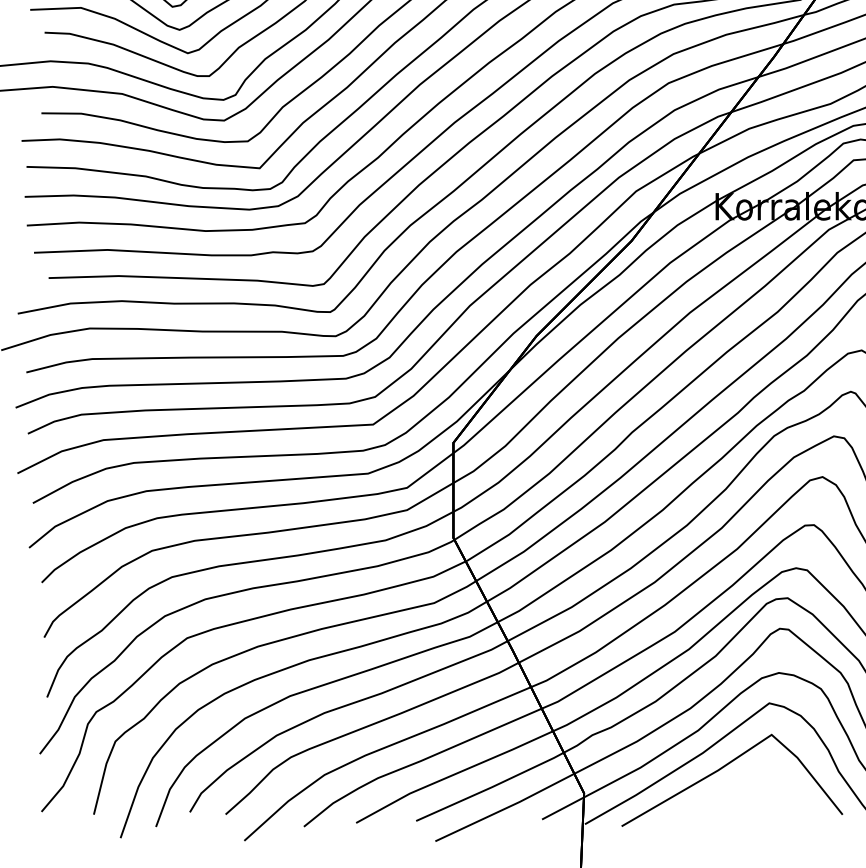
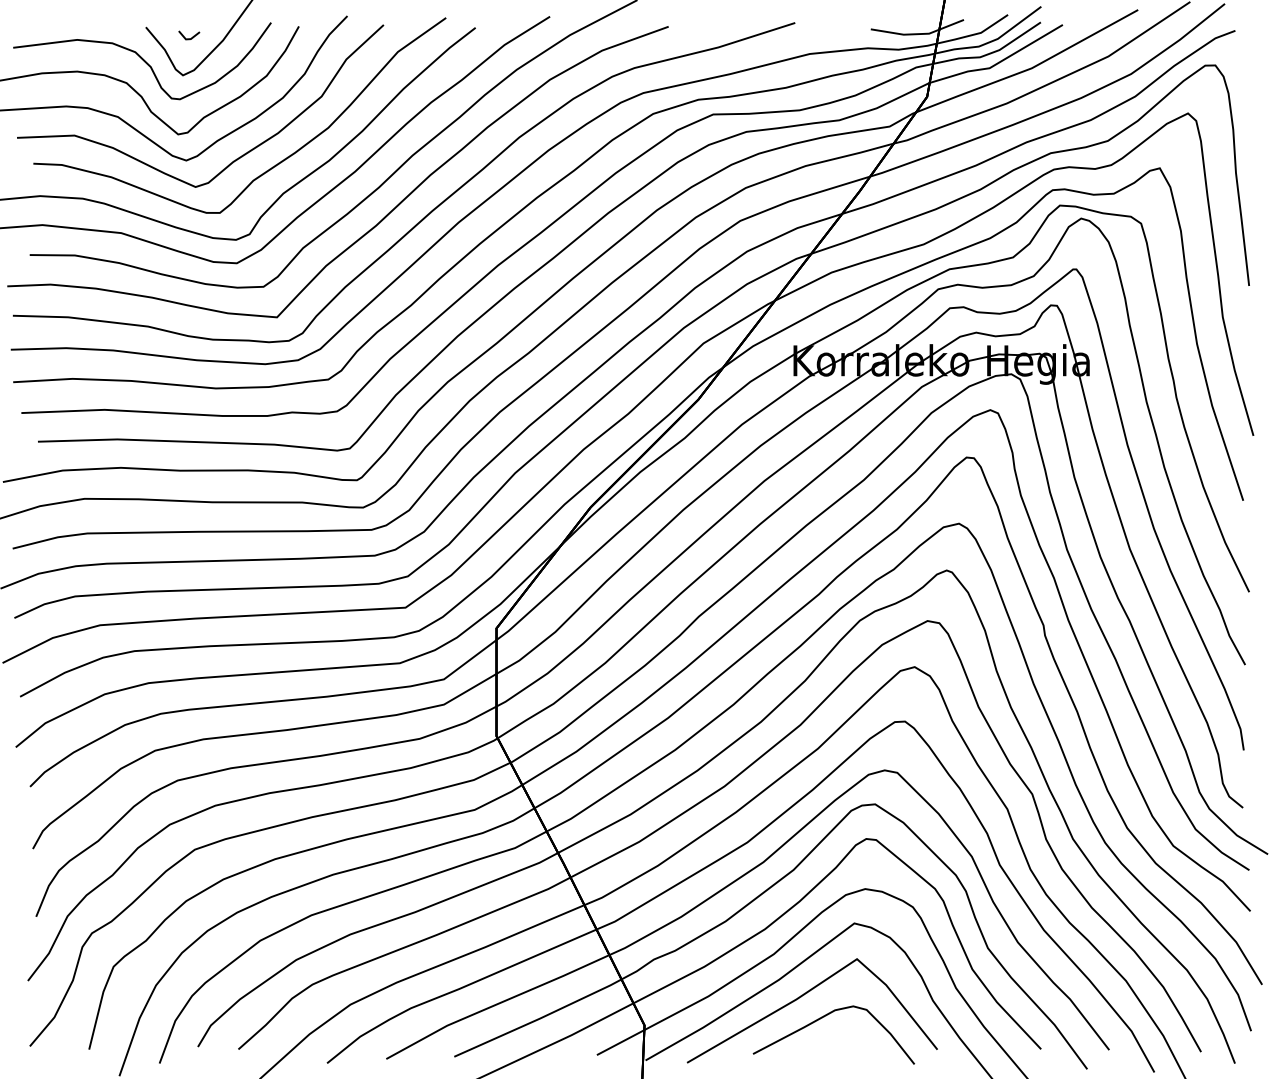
part: (742, 786) -> (824, 1017), added

